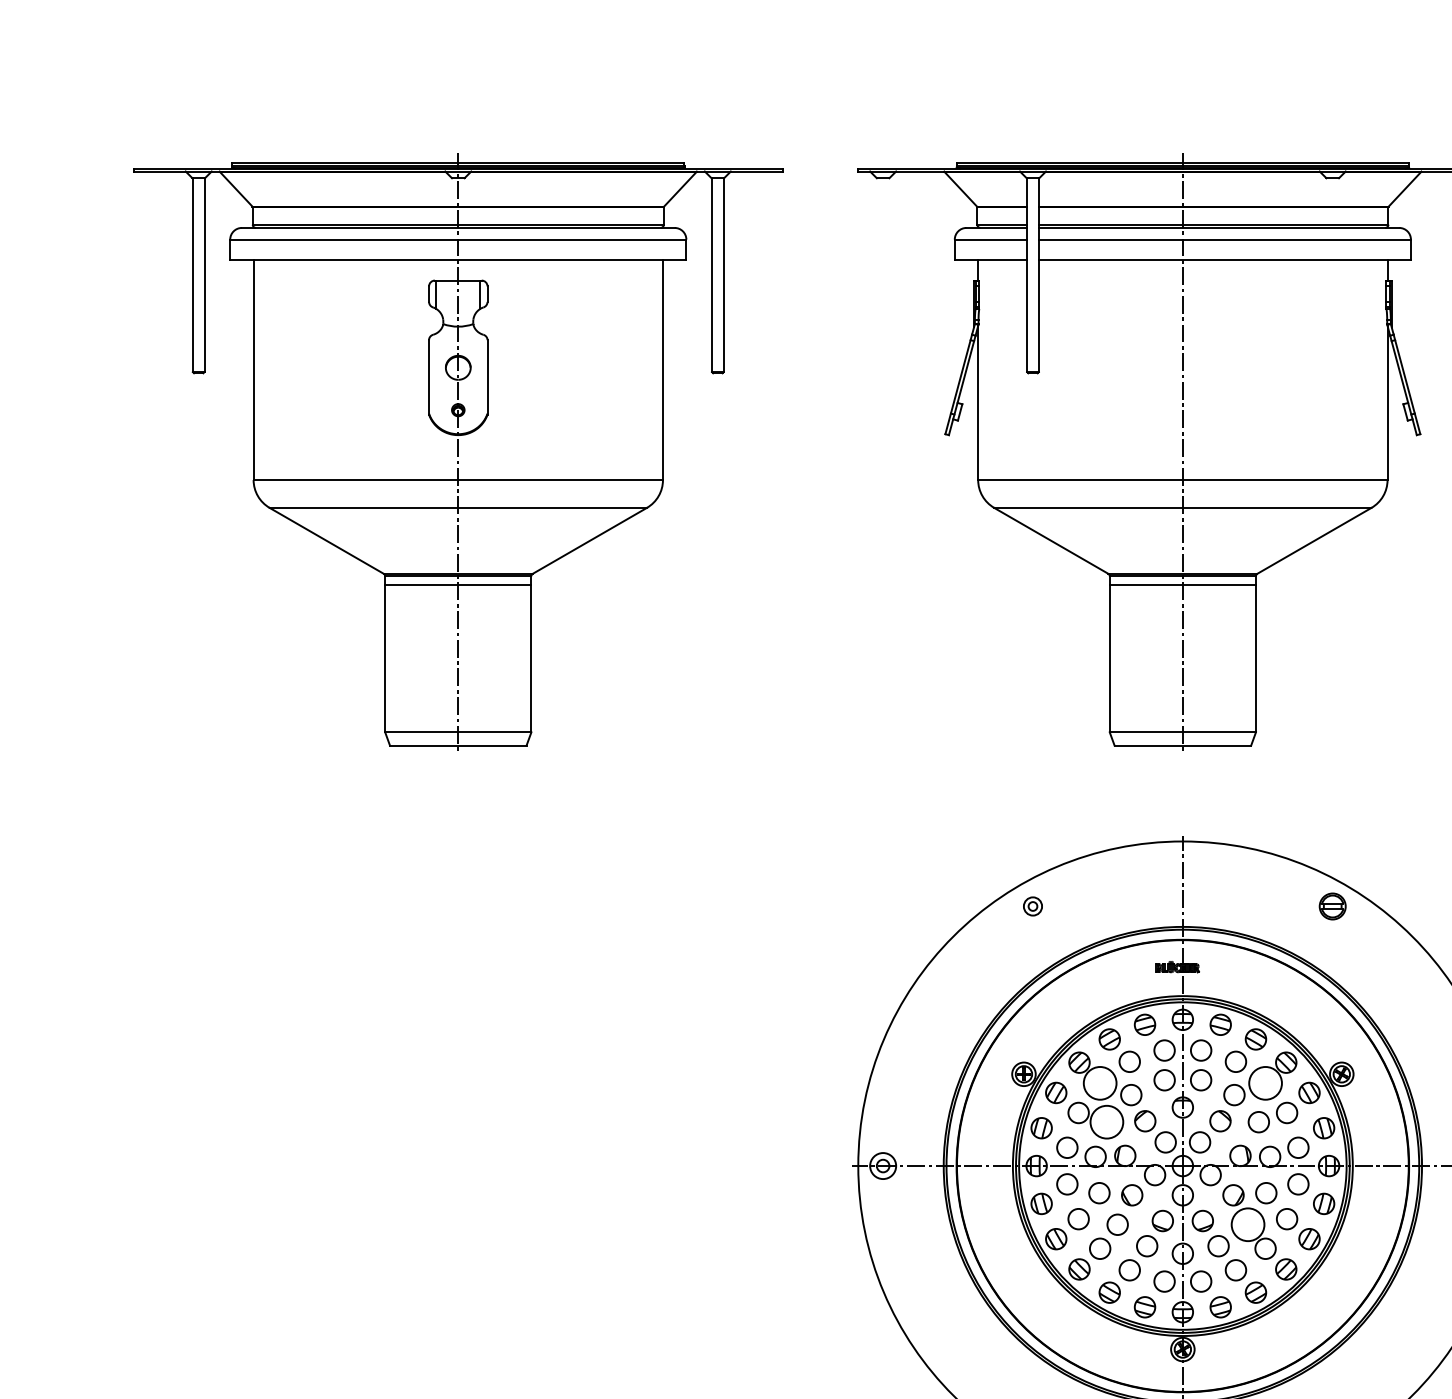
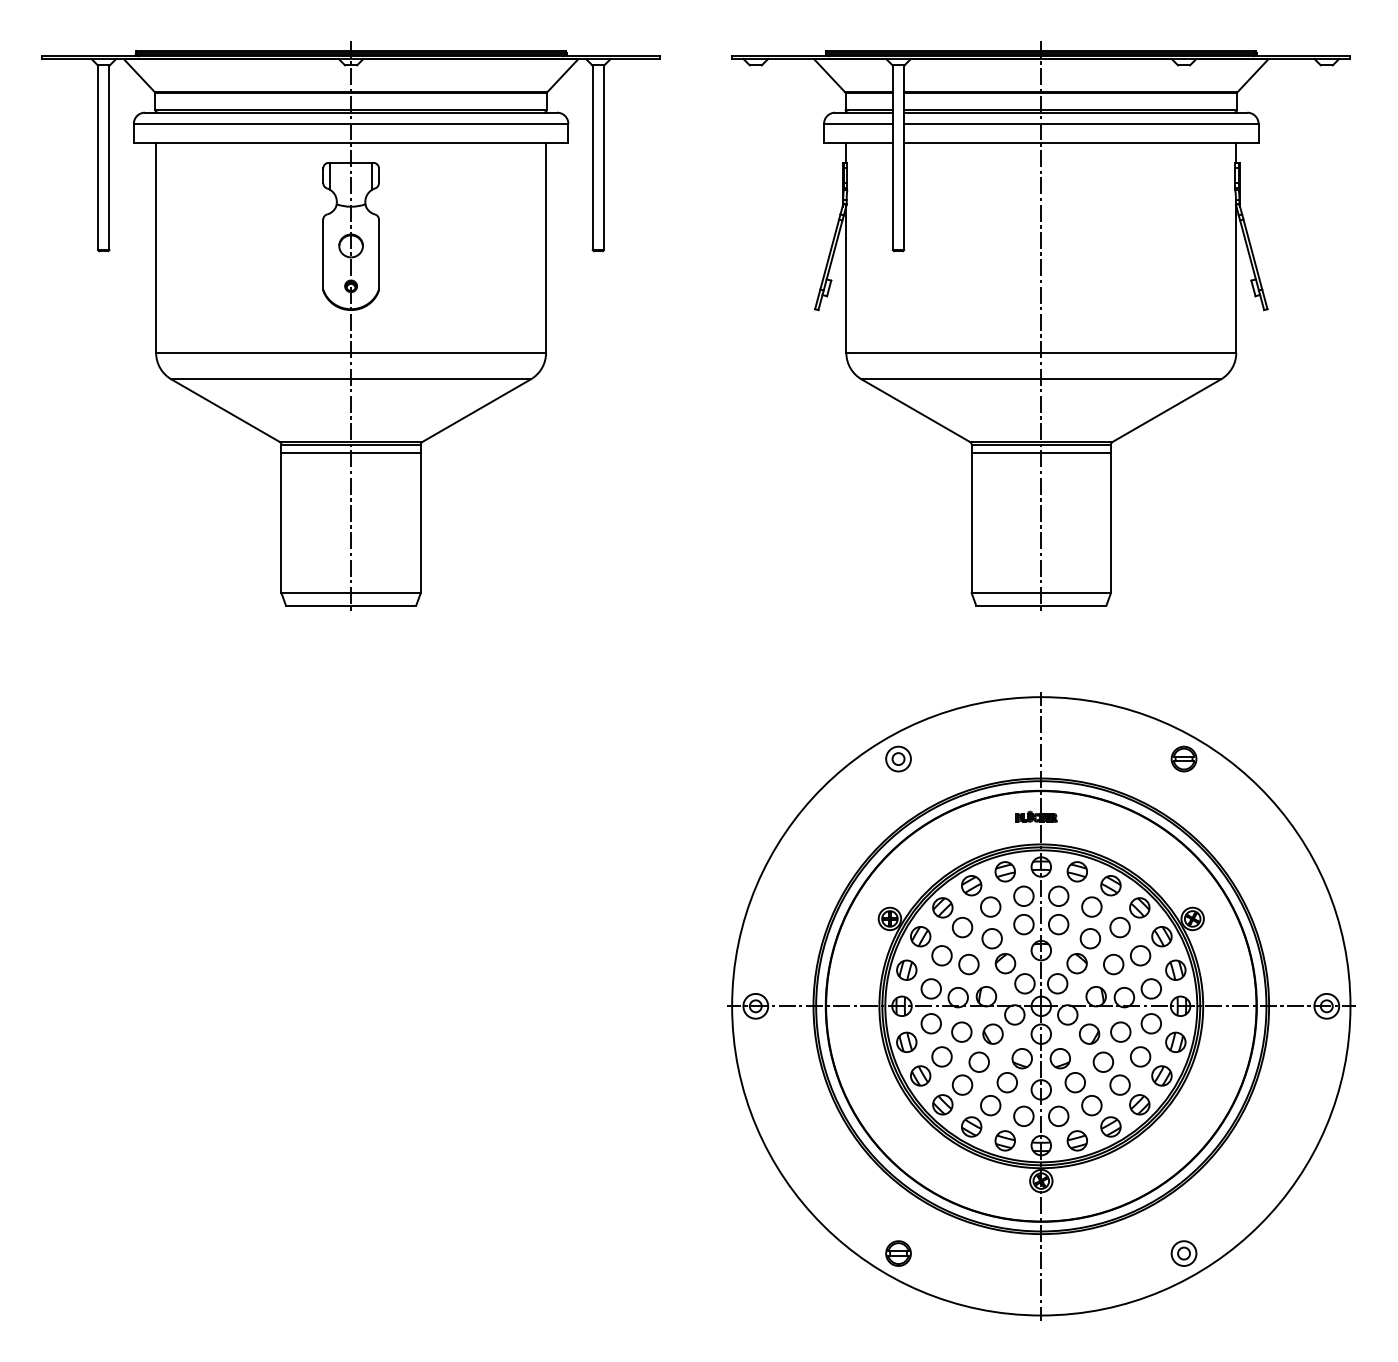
part: (1032, 905) -> (898, 758), size x1.43
circle: (1100, 1083) -> (962, 927), size x0.62
circle: (1264, 1083) -> (1119, 927), size x0.62
circle: (1106, 1122) -> (968, 964), size x0.62
circle: (1248, 1225) -> (1103, 1062), size x0.62

